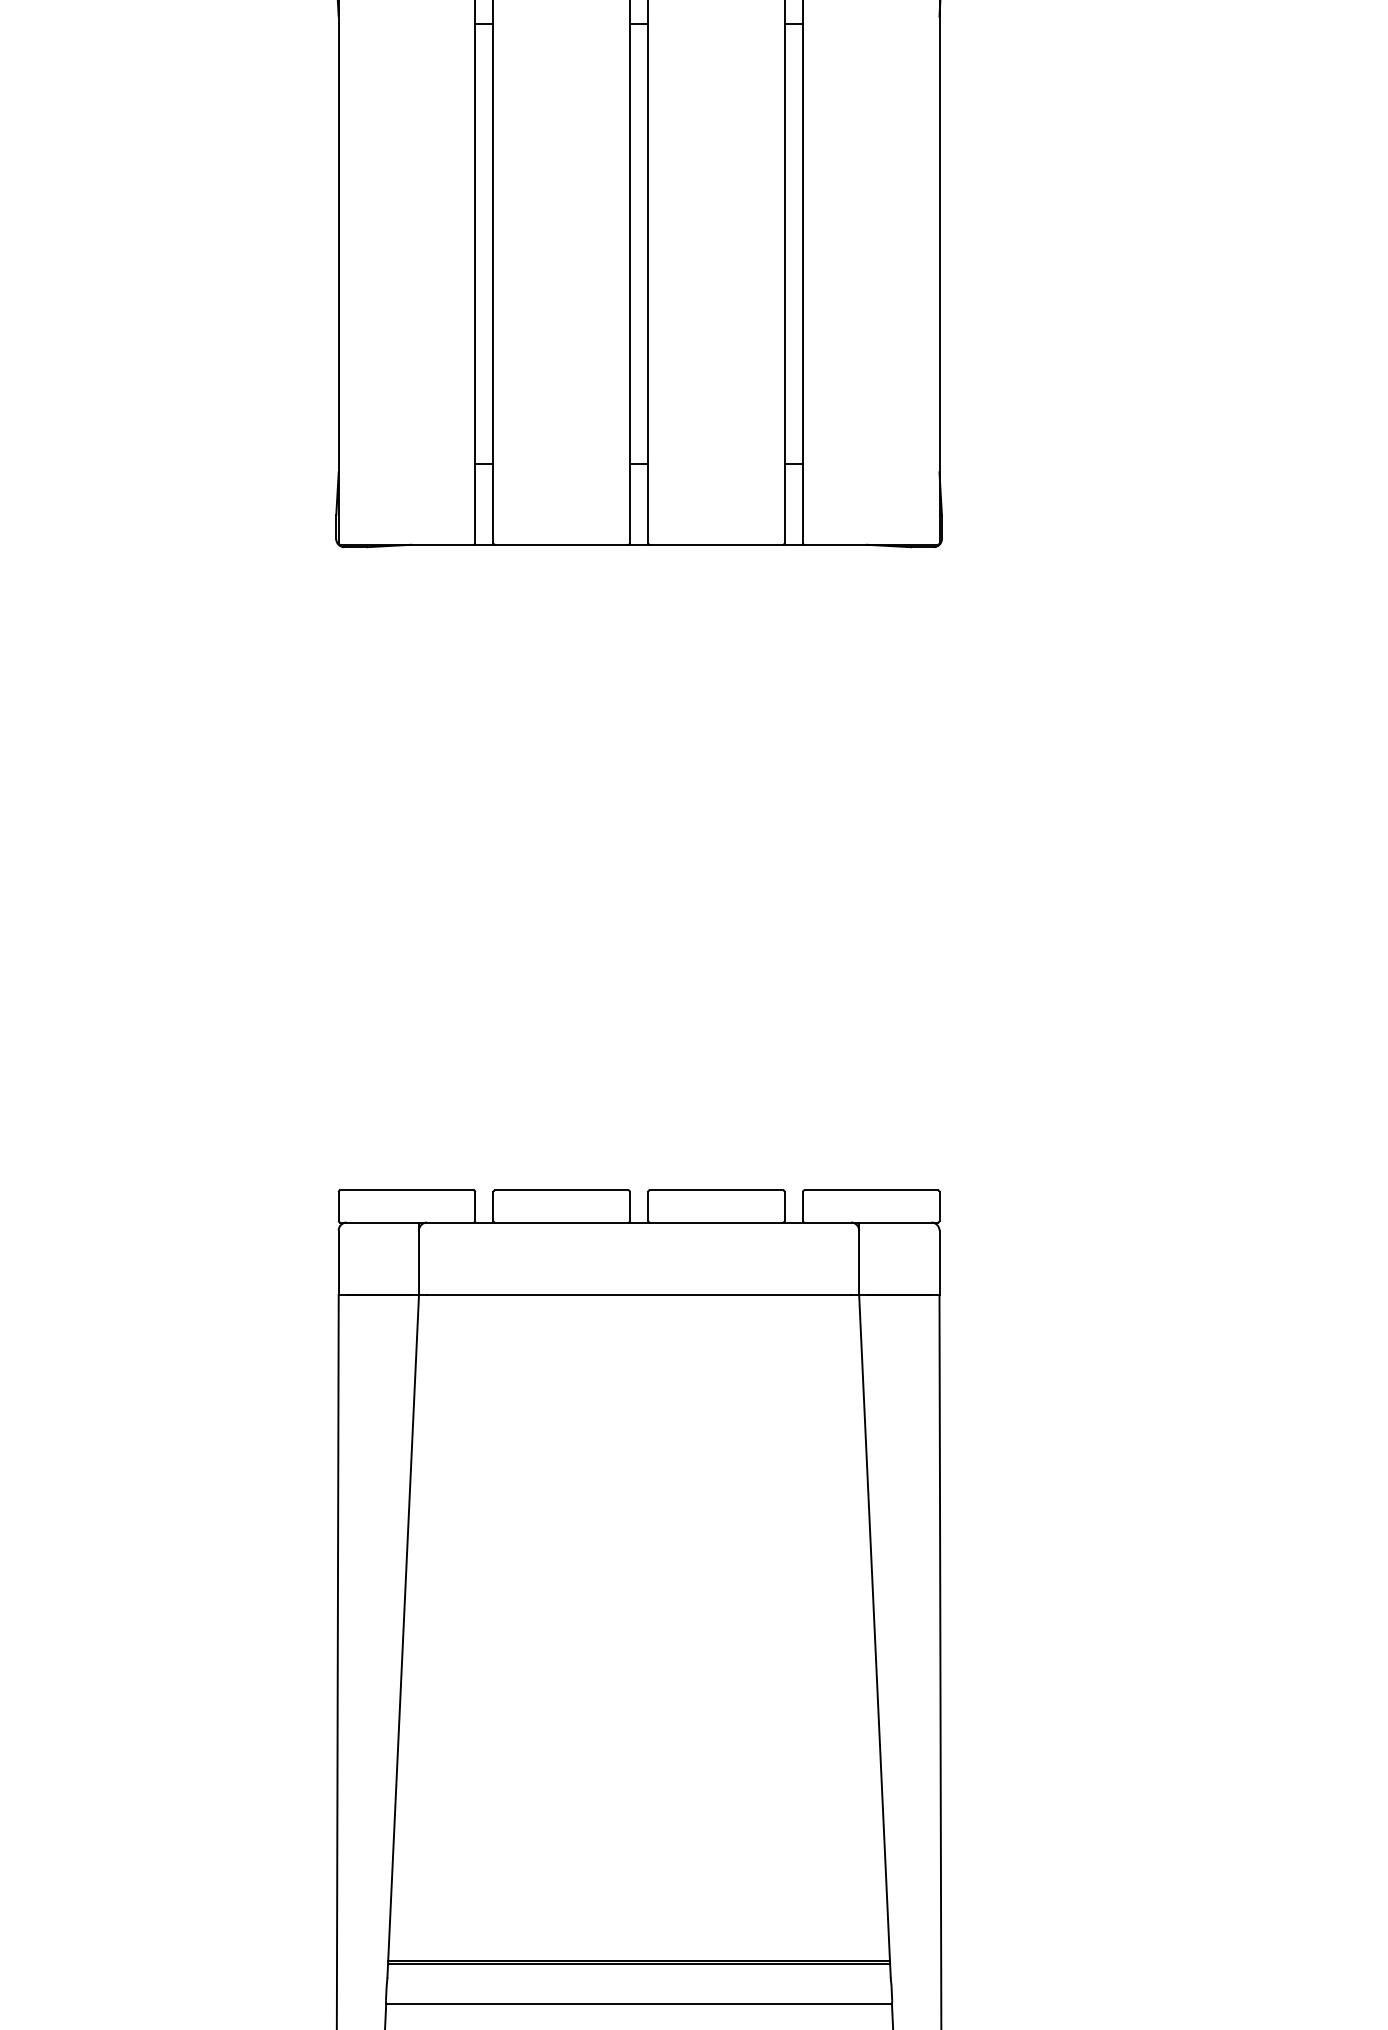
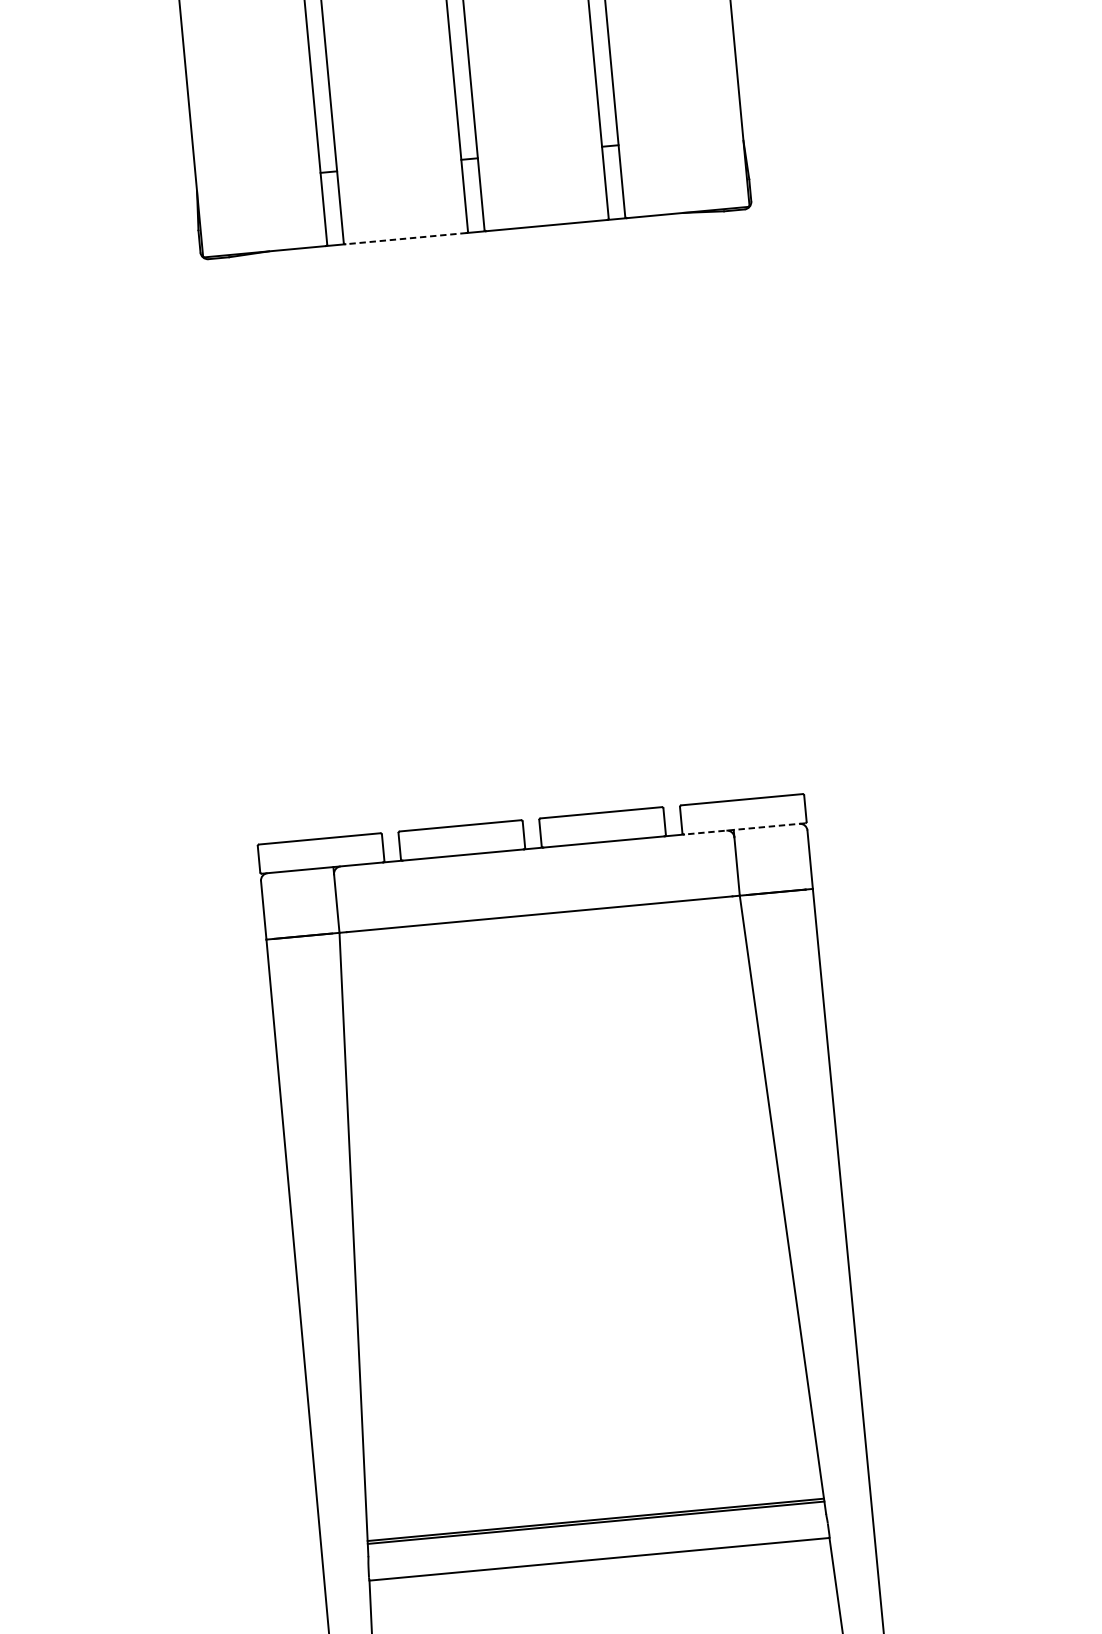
line: (561, 544) -> (405, 238), solid -> dashed
line: (871, 1222) -> (744, 828), solid -> dashed

